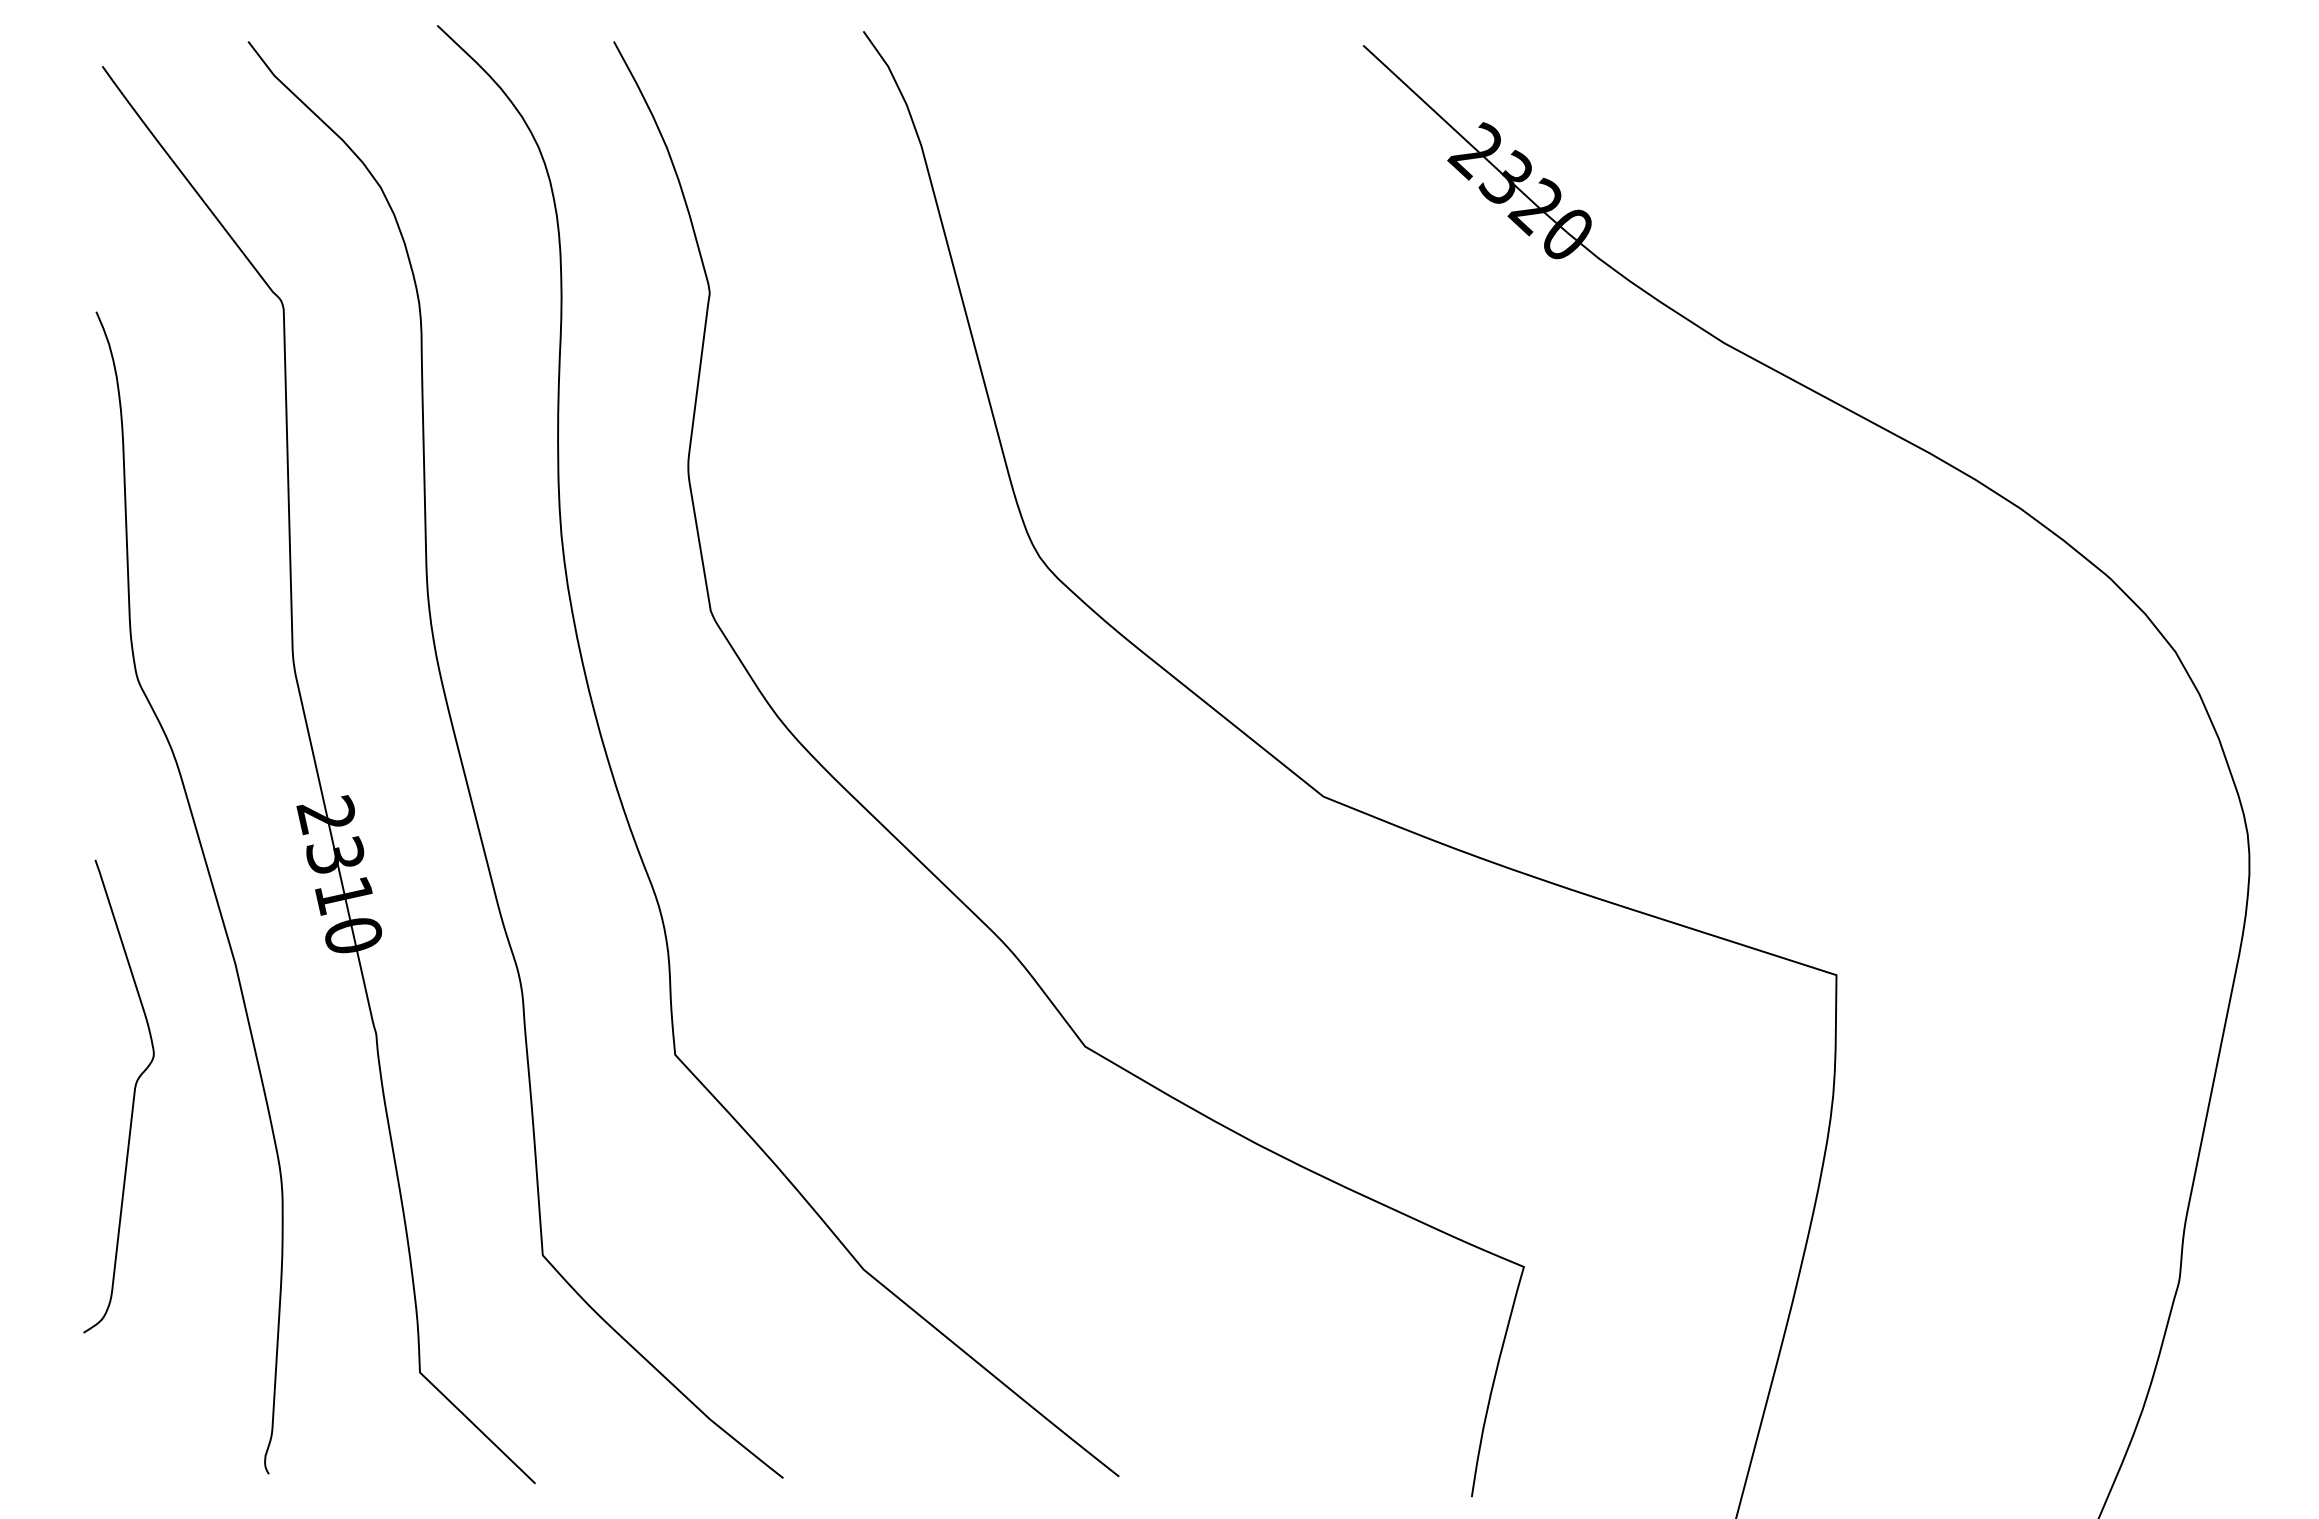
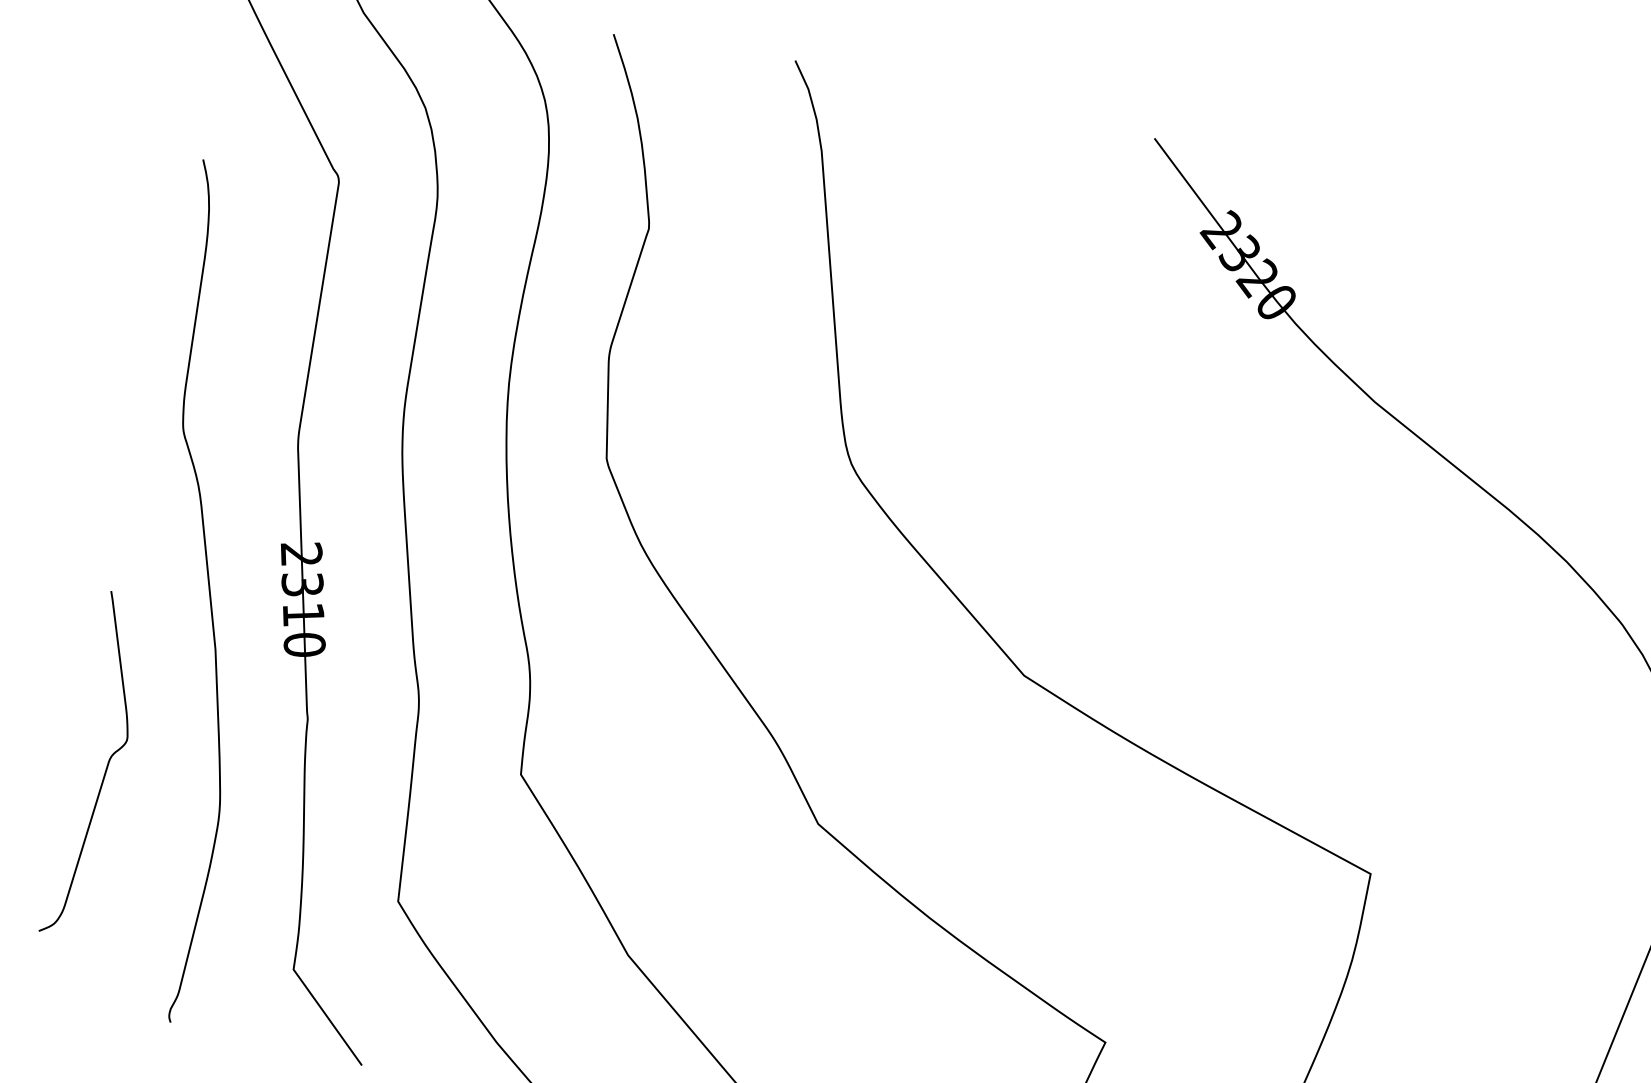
curve: (132, 1099) -> (105, 769), moved

